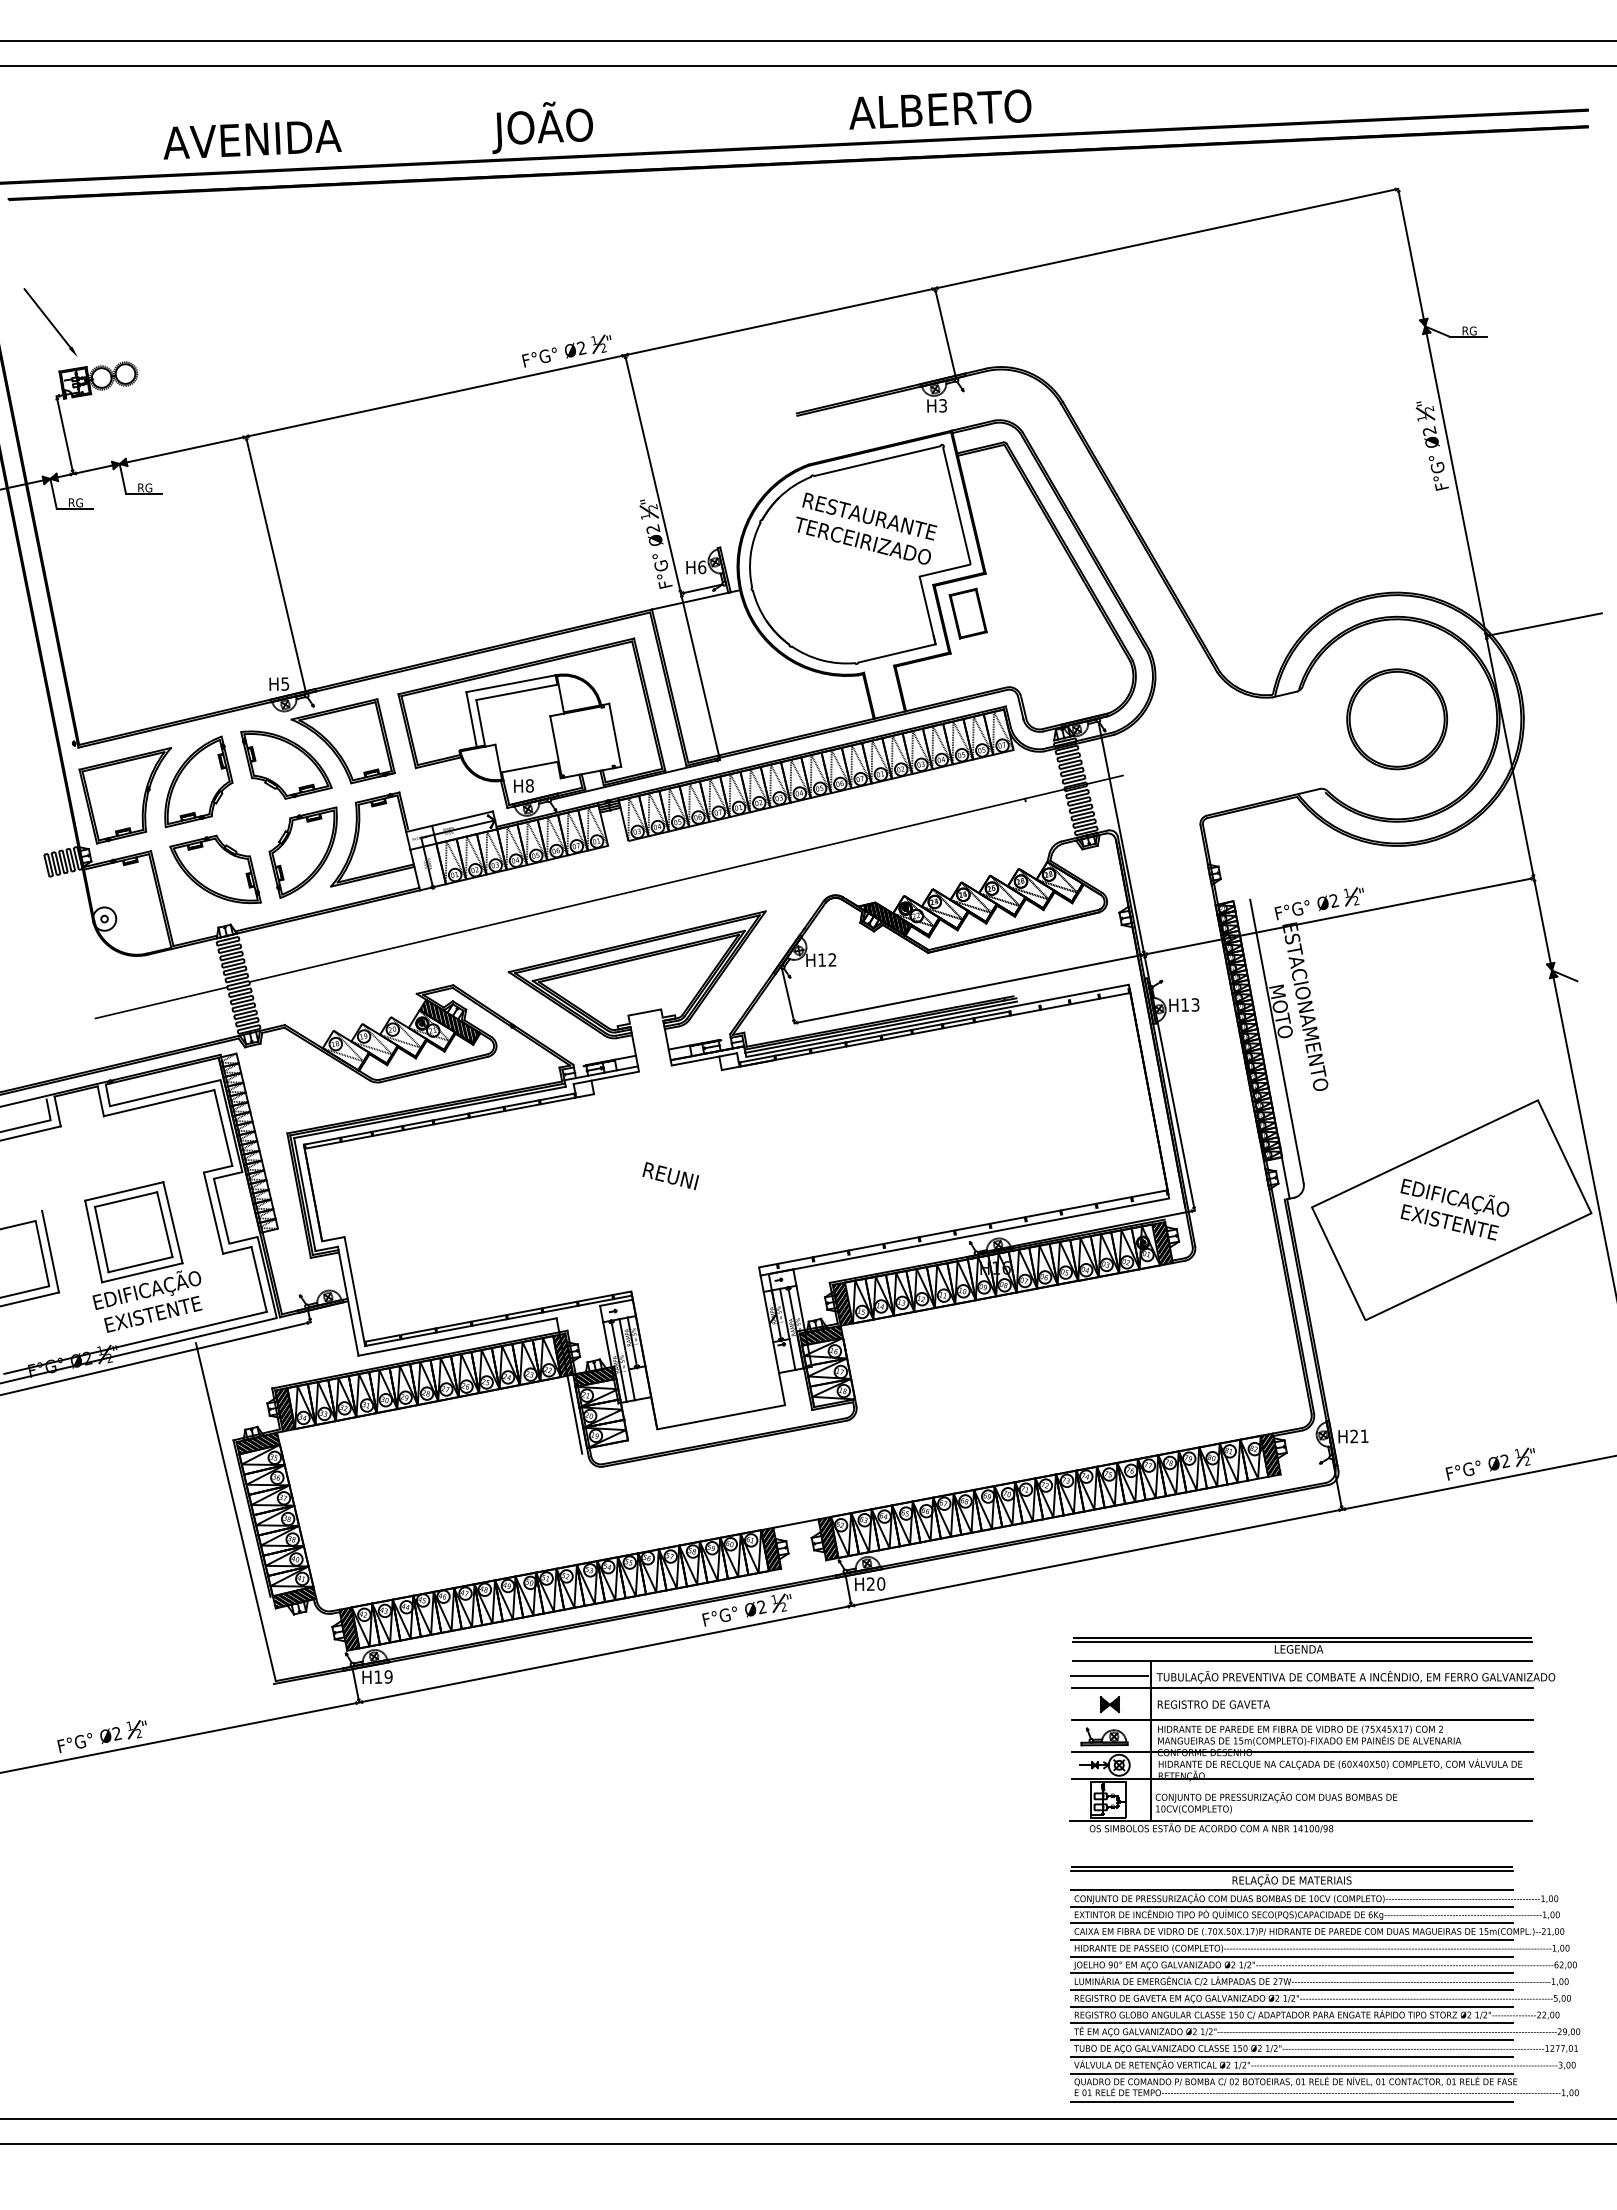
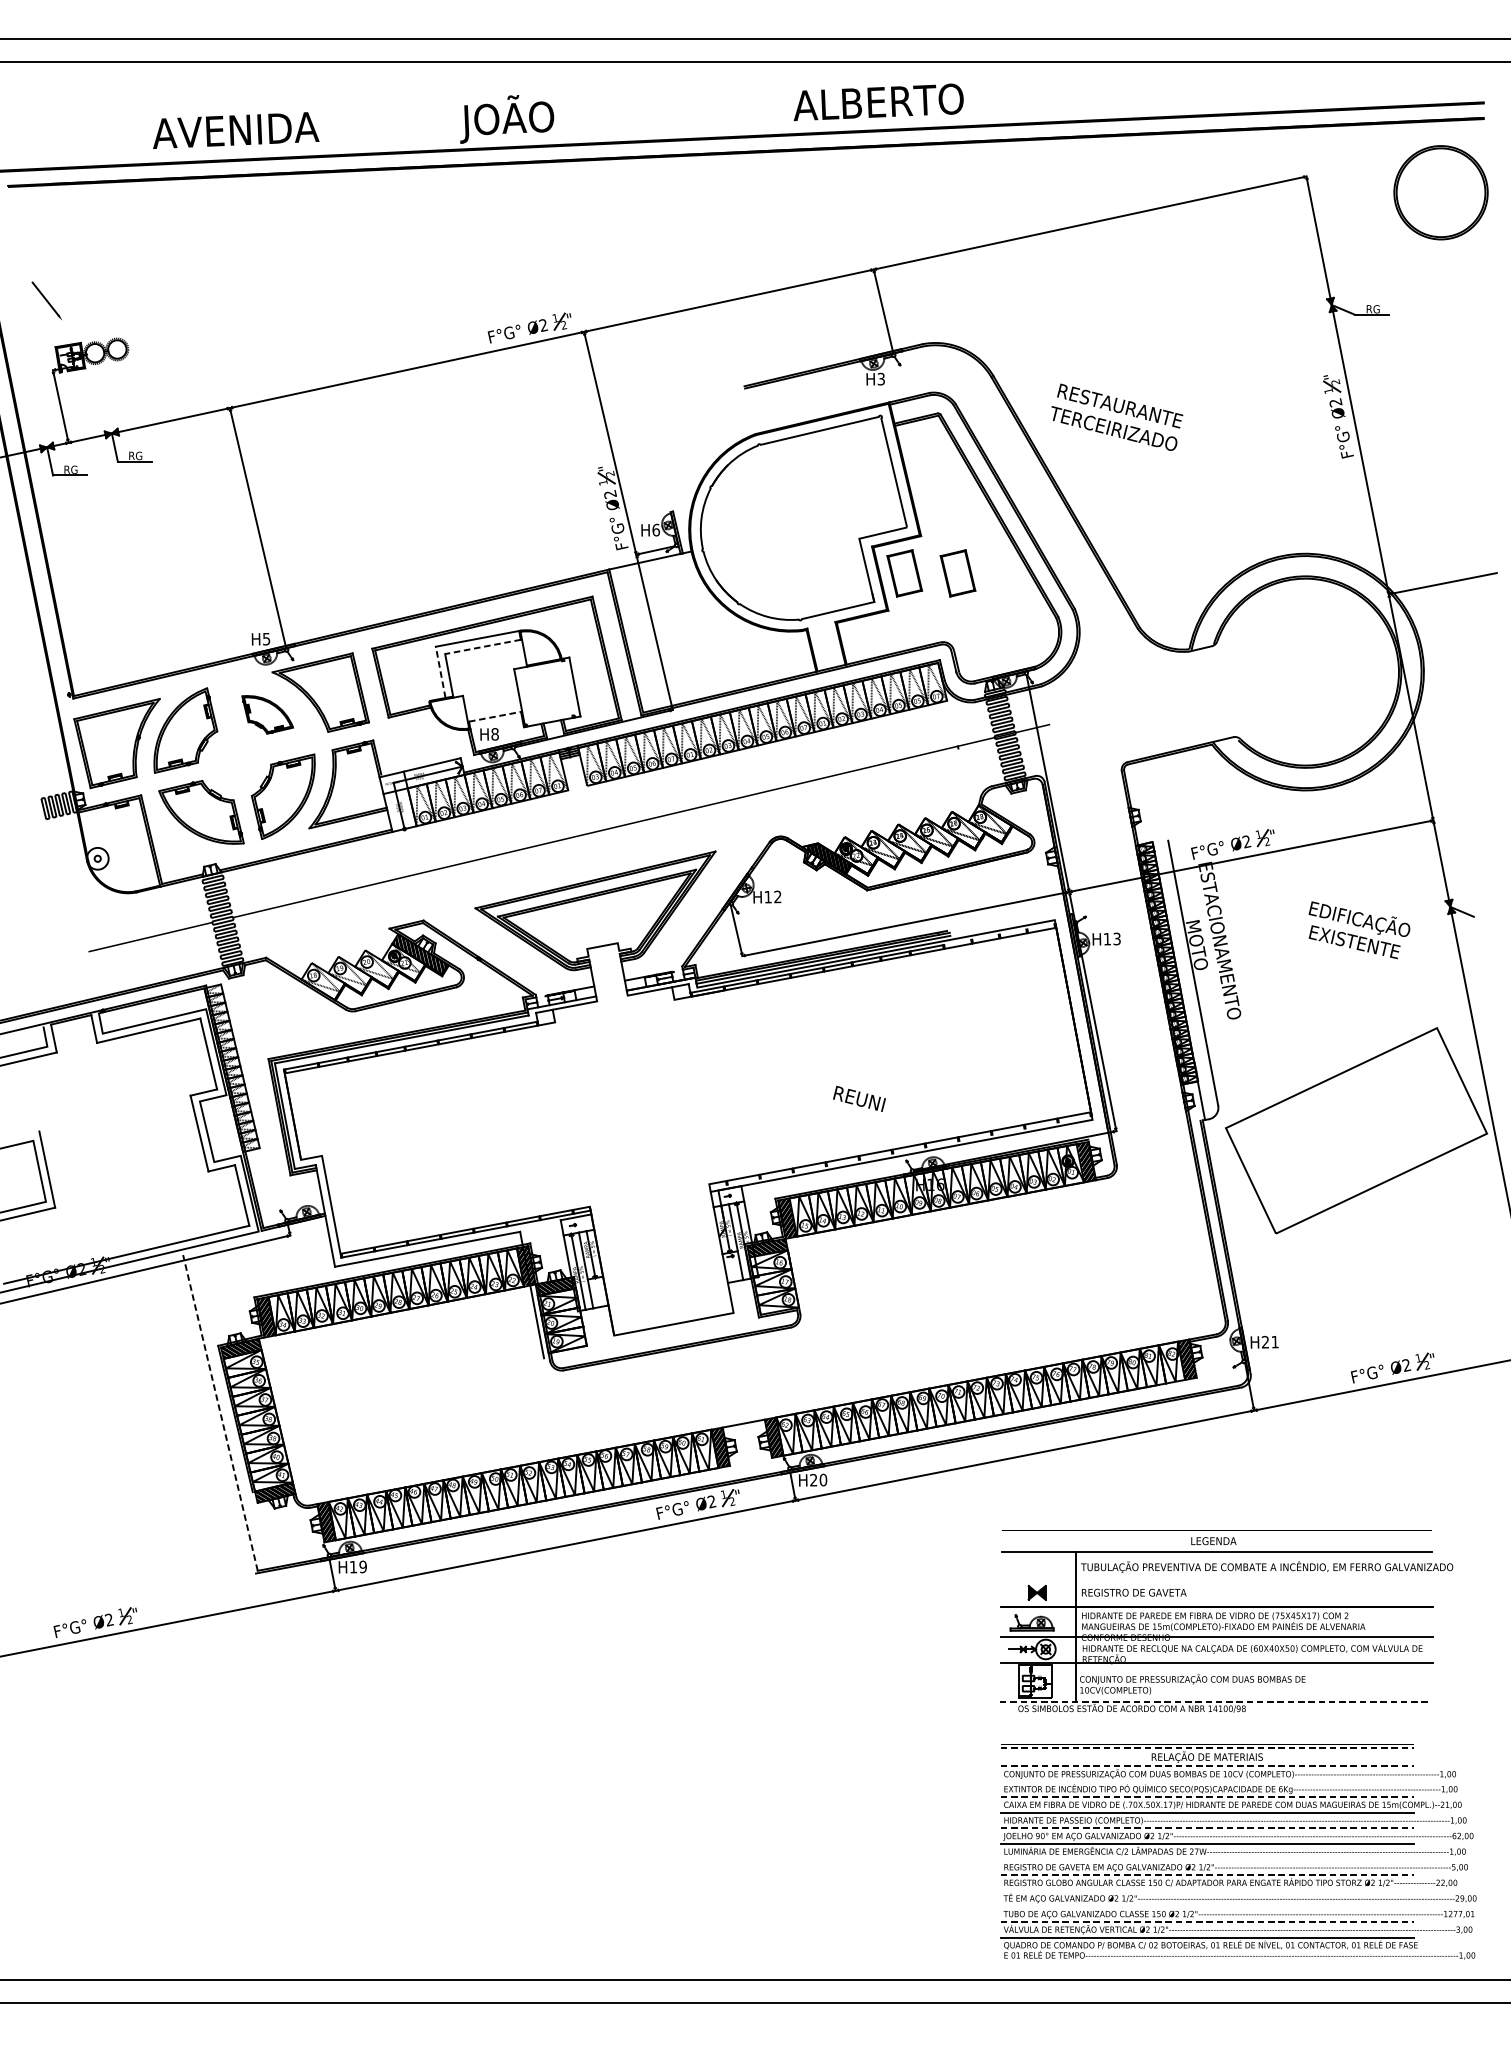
part: (50, 322) -> (47, 301), size x0.6
text: (866, 528) -> (1117, 417), moved
part: (1024, 613) -> (957, 573), added
line: (516, 692) -> (482, 647), solid -> dashed
line: (471, 719) -> (440, 672), solid -> dashed
part: (1397, 719) -> (1441, 192), moved
part: (286, 764) -> (267, 714), size x0.6
line: (530, 767) -> (495, 717), solid -> dashed
text: (670, 1176) -> (859, 1099), moved
text: (1454, 1209) -> (1359, 930), moved
part: (143, 1256) -> (134, 1174), removed
line: (235, 1512) -> (220, 1413), solid -> dashed
line: (1302, 1642) -> (1217, 1534), removed
line: (1109, 1676) -> (1036, 1566), removed
line: (1302, 1687) -> (1217, 1576), removed
line: (1301, 1821) -> (1216, 1701), solid -> dashed
line: (1291, 1871) -> (1206, 1748), solid -> dashed
line: (1291, 1889) -> (1206, 1765), solid -> dashed
line: (1291, 1906) -> (1206, 1781), removed
line: (1291, 1923) -> (1206, 1797), solid -> dashed
line: (1291, 1956) -> (1206, 1828), solid -> dashed
line: (1291, 1990) -> (1206, 1859), removed
line: (1291, 2006) -> (1206, 1874), solid -> dashed
line: (1291, 2023) -> (1206, 1890), removed
line: (1291, 2040) -> (1206, 1906), removed
line: (1291, 2056) -> (1206, 1921), solid -> dashed
line: (1291, 2102) -> (1206, 1964), removed

